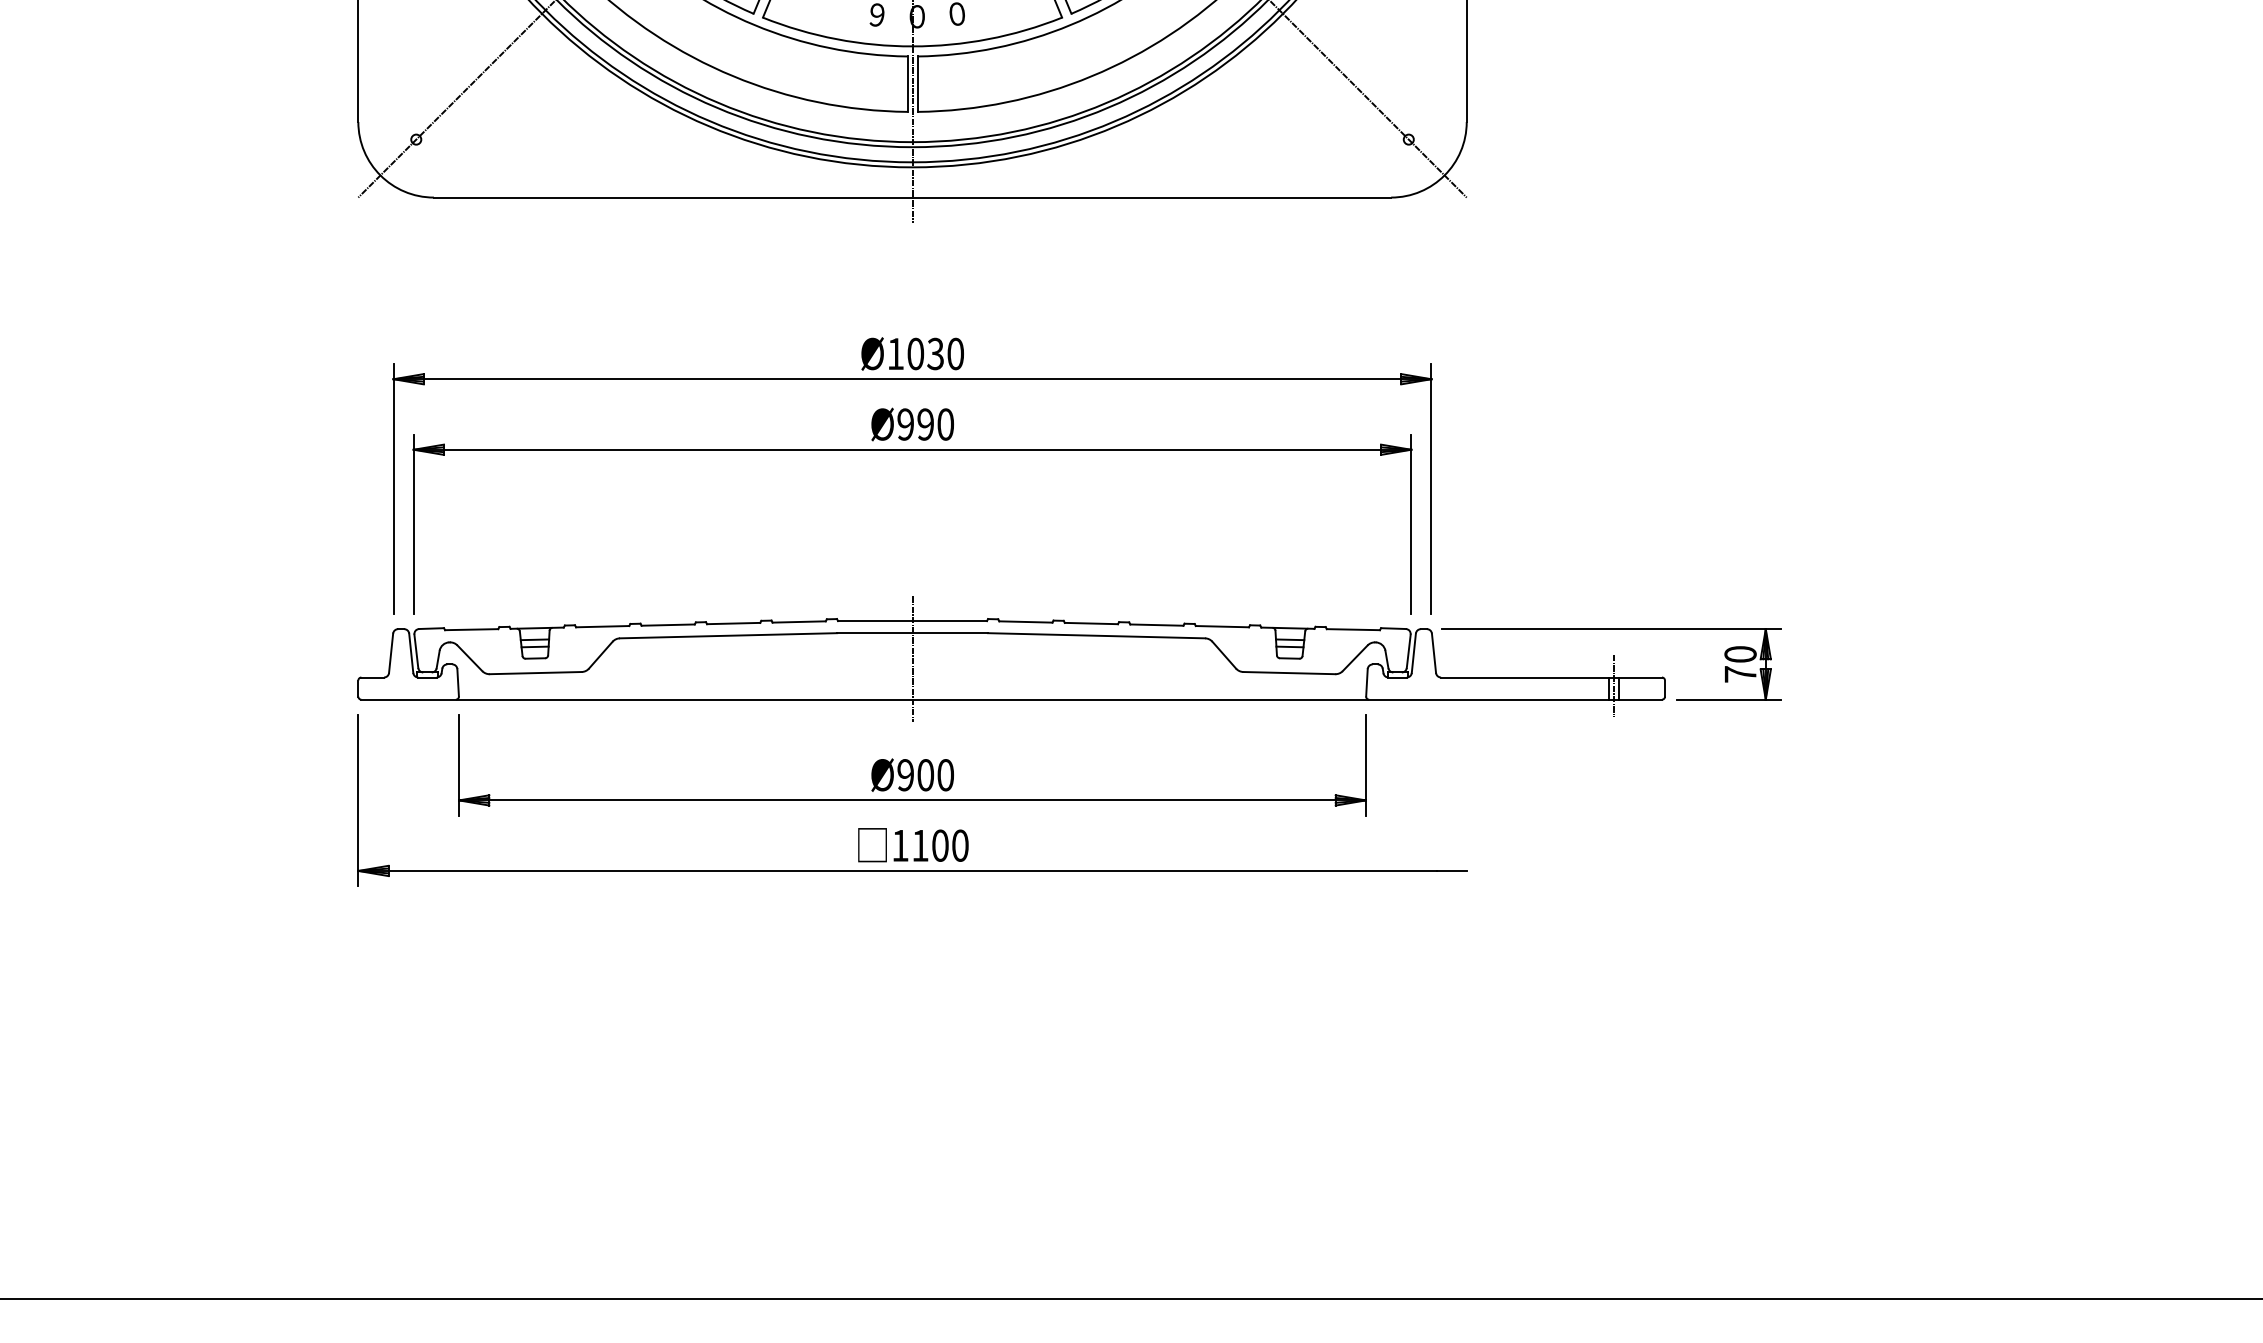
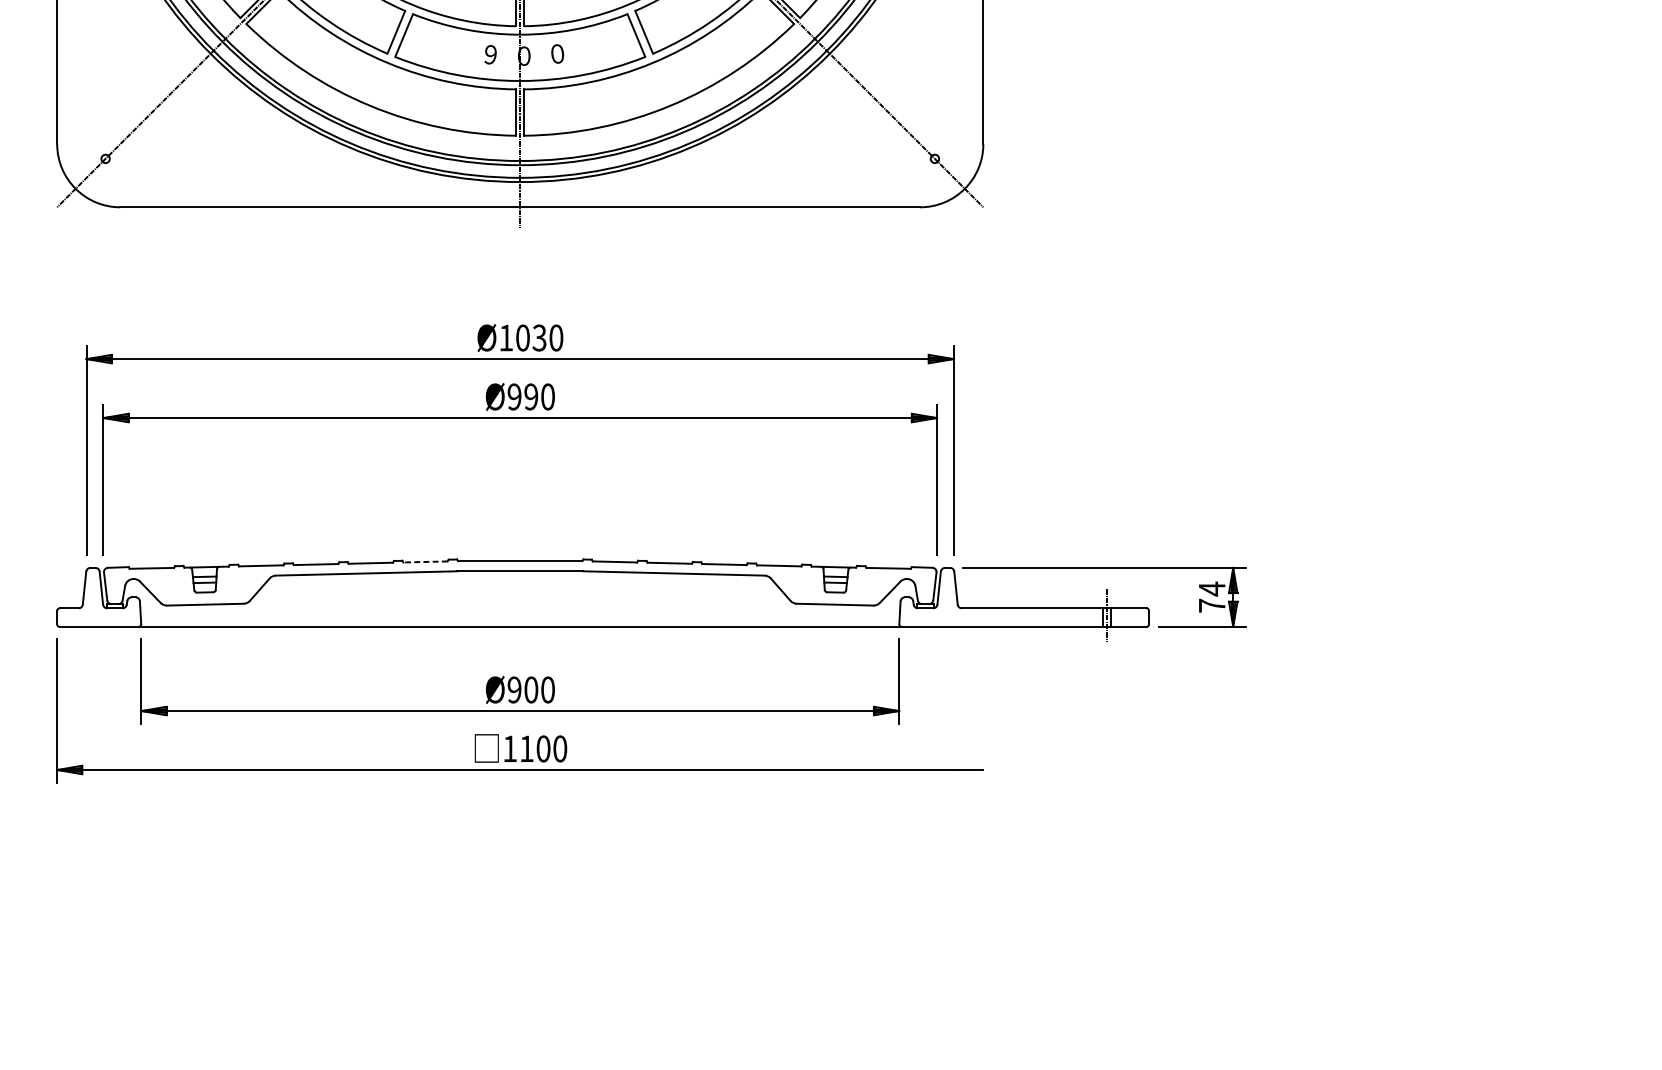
line: (799, 621) -> (425, 561), solid -> dashed
text: (1740, 654) -> (1212, 589), 70 -> 74
line: (912, 659) -> (520, 593), removed

